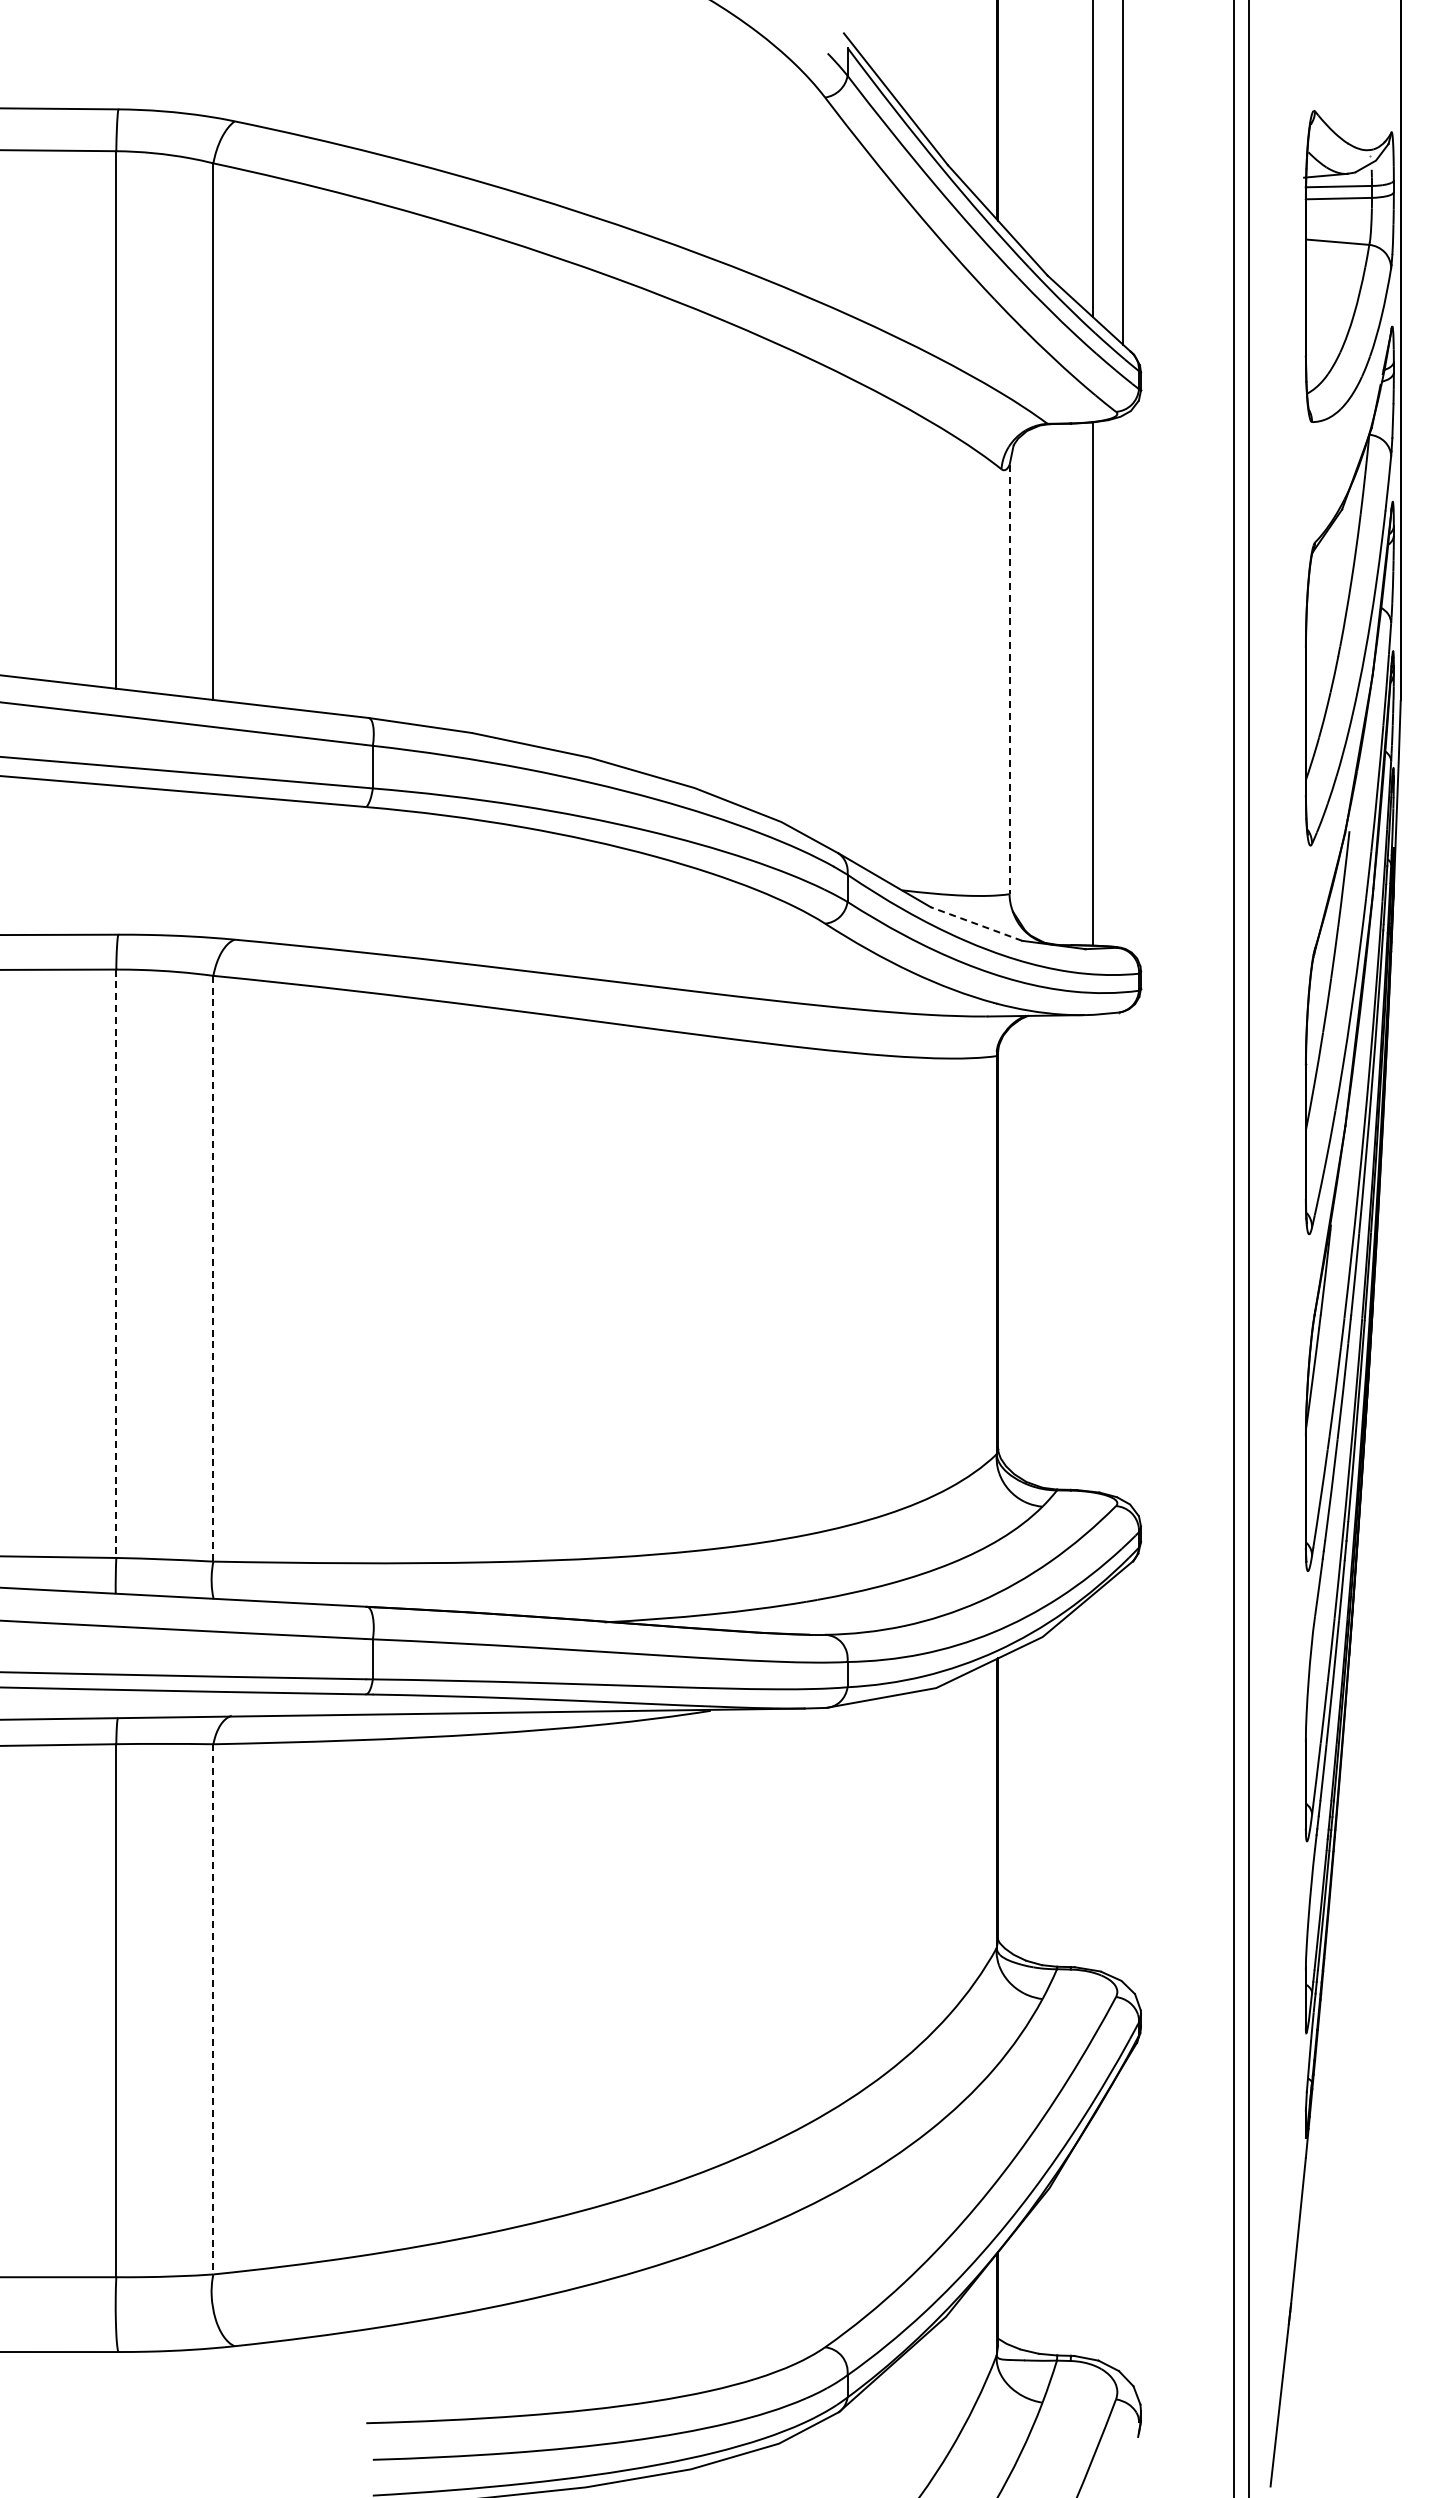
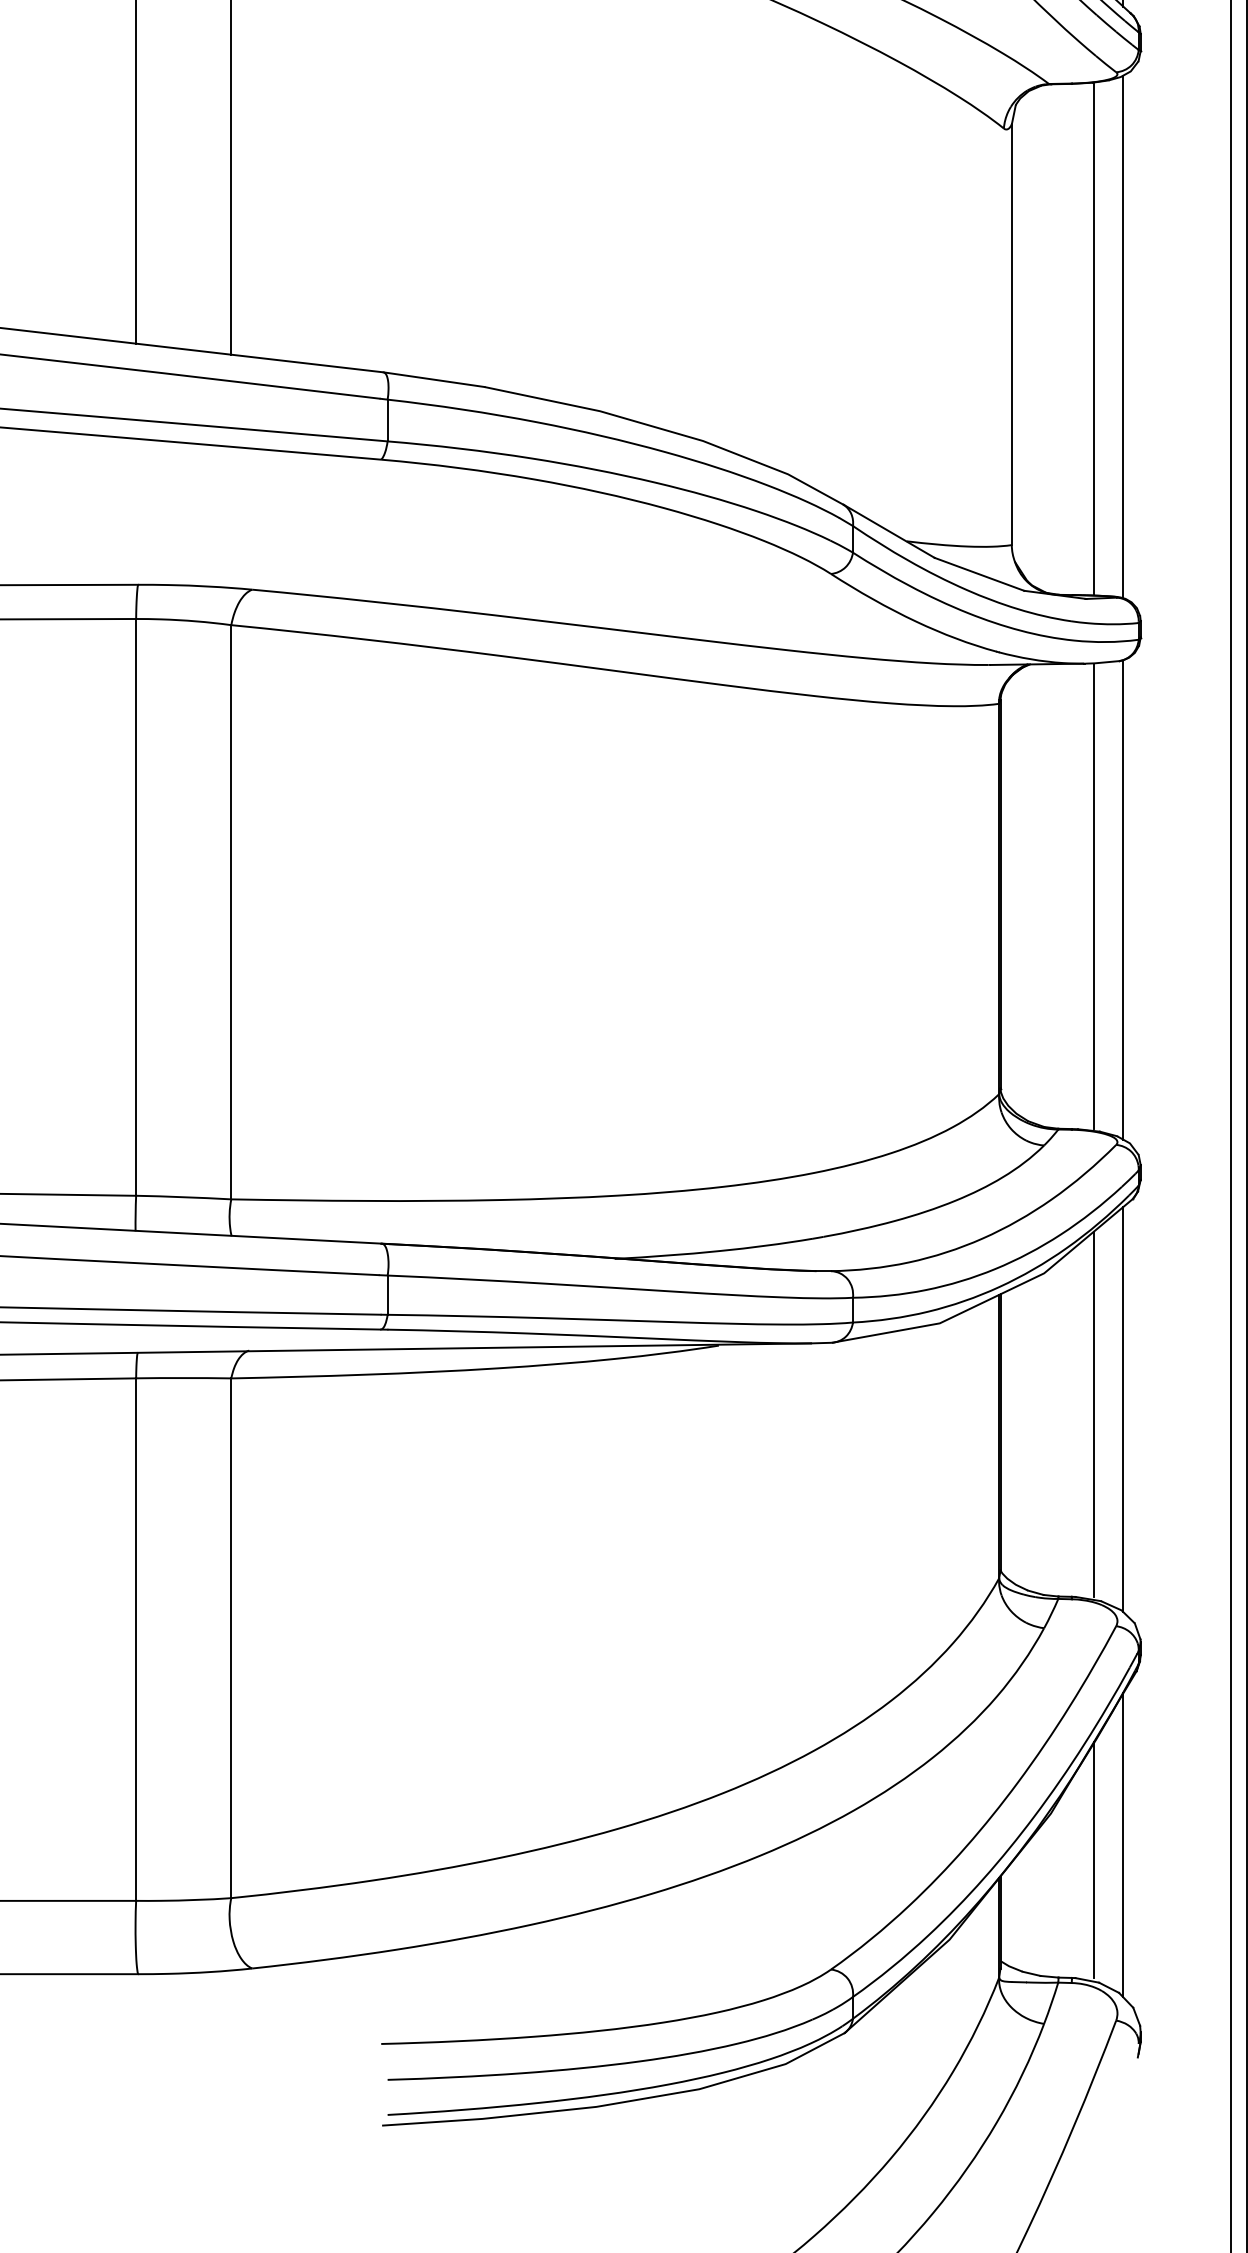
line: (1009, 679) -> (1011, 334), dashed -> solid
line: (1123, 681) -> (1123, 336), added
line: (976, 924) -> (979, 574), dashed -> solid
line: (1093, 1252) -> (1094, 896), added
line: (1123, 1256) -> (1123, 900), added
line: (116, 1264) -> (136, 908), dashed -> solid
line: (213, 1268) -> (231, 912), dashed -> solid
line: (1123, 1775) -> (1123, 1409), added
line: (1093, 1780) -> (1094, 1413), added
line: (213, 2009) -> (231, 1638), dashed -> solid
line: (1123, 2220) -> (1123, 1845), added
line: (1093, 2235) -> (1094, 1859), added

